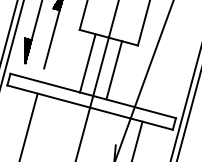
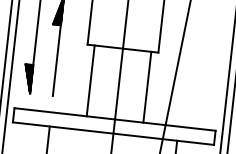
line: (87, 63) -> (90, 80), moved
line: (114, 69) -> (147, 86), moved

